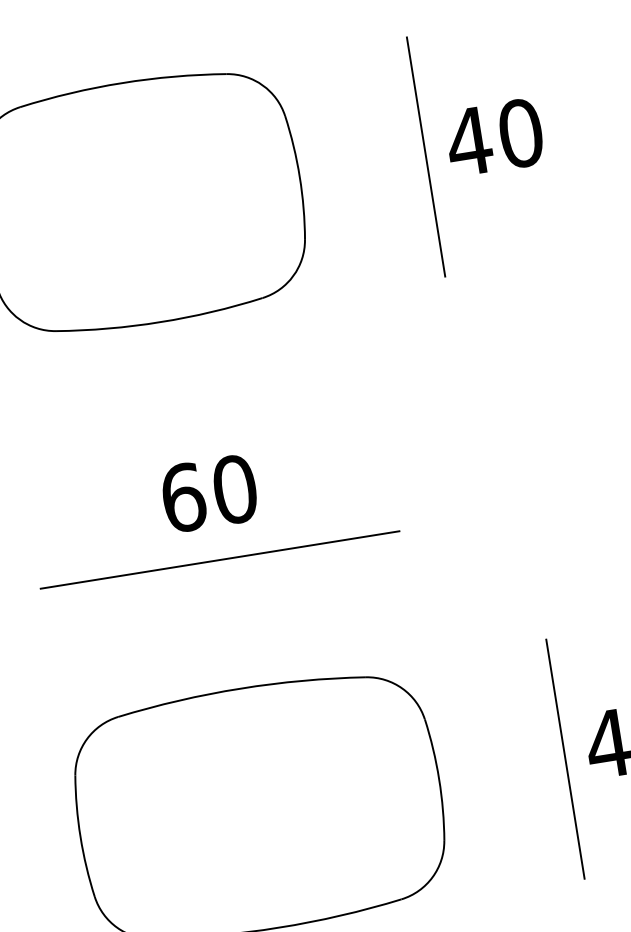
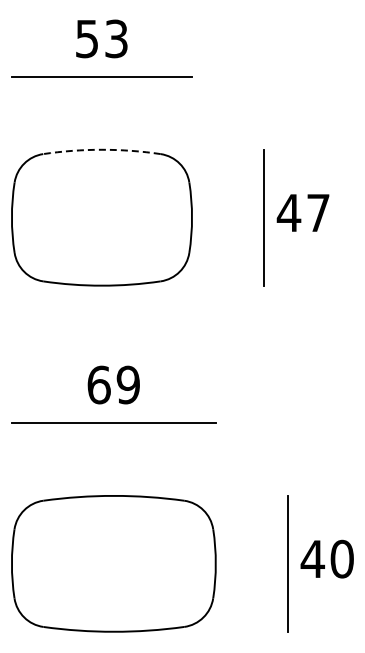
arc: (121, 82) -> (101, 149), solid -> dashed
text: (520, 132) -> (318, 212), 40 -> 47
text: (235, 488) -> (128, 384), 60 -> 69

